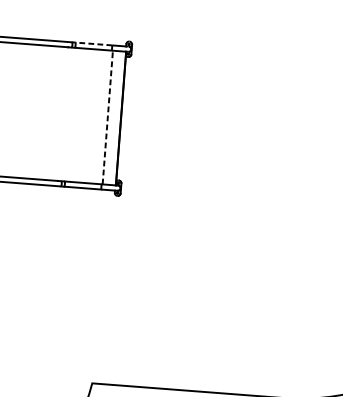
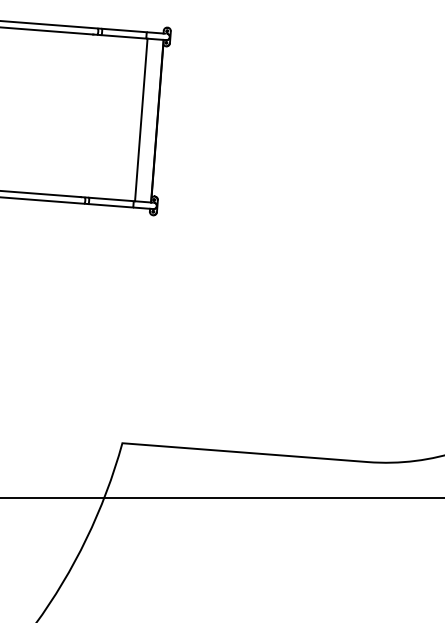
line: (93, 43) -> (123, 30), dashed -> solid
line: (107, 117) -> (141, 119), dashed -> solid

